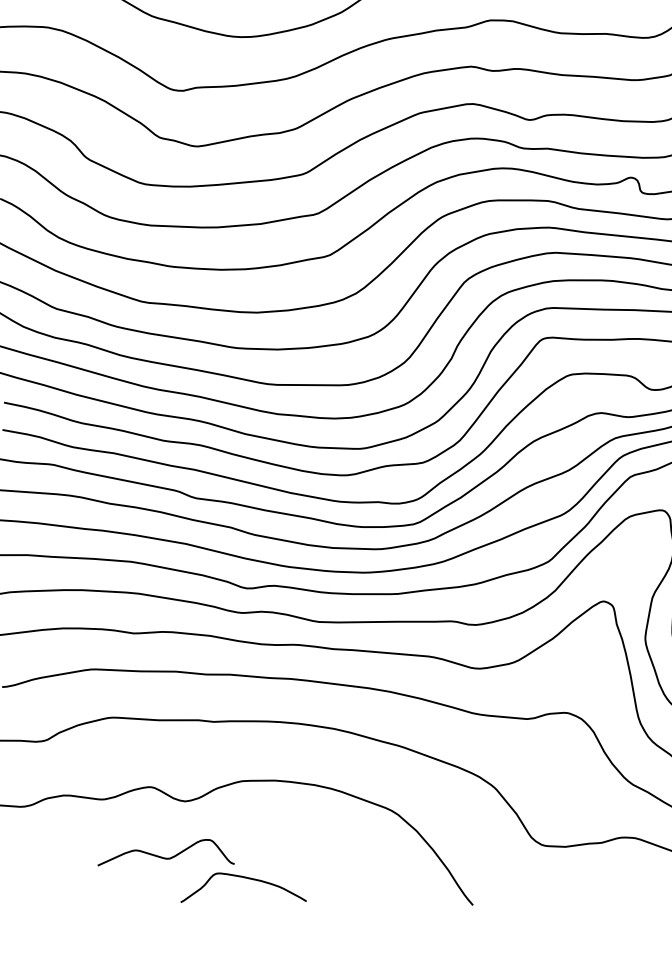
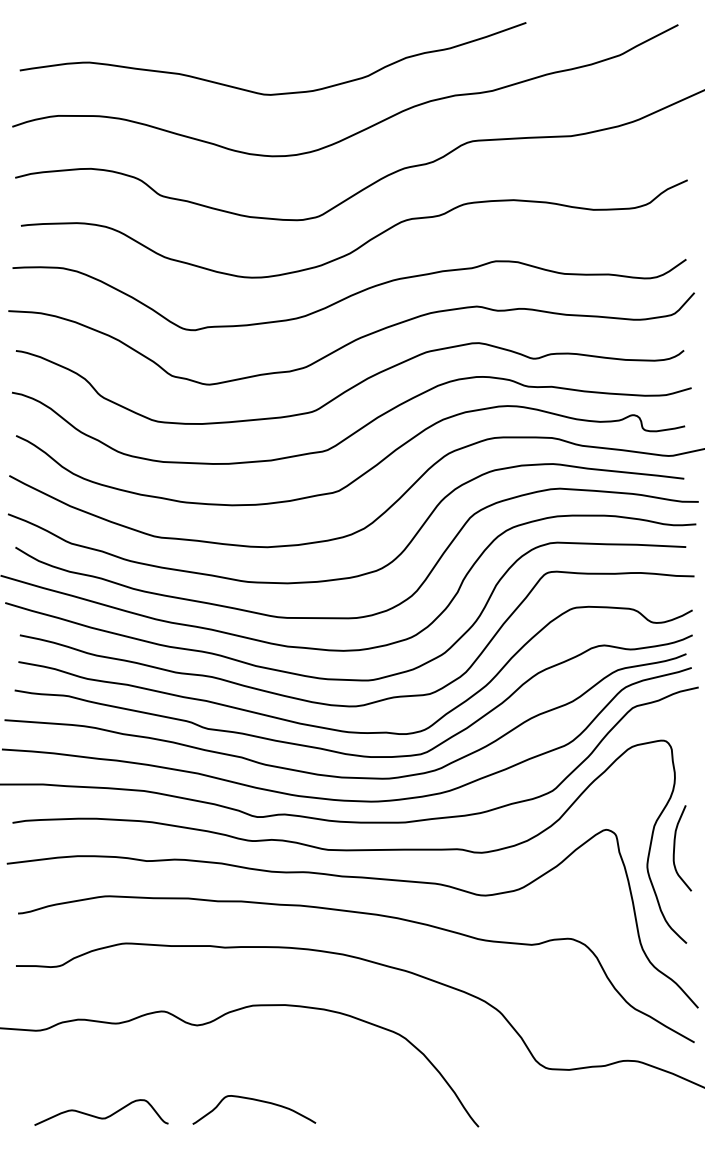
curve: (163, 856) -> (98, 1116), moved

